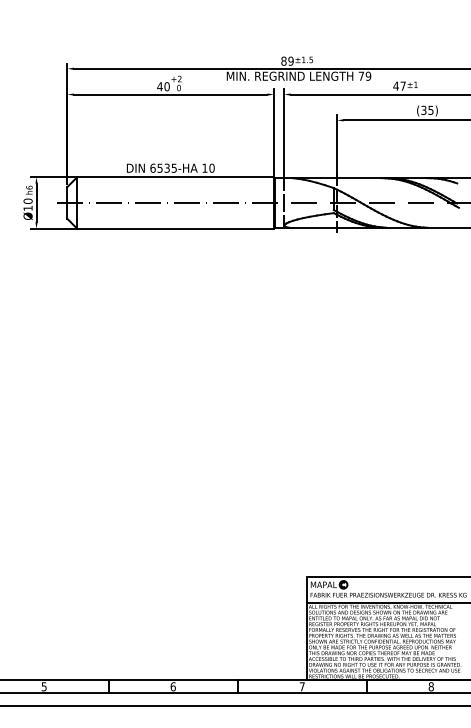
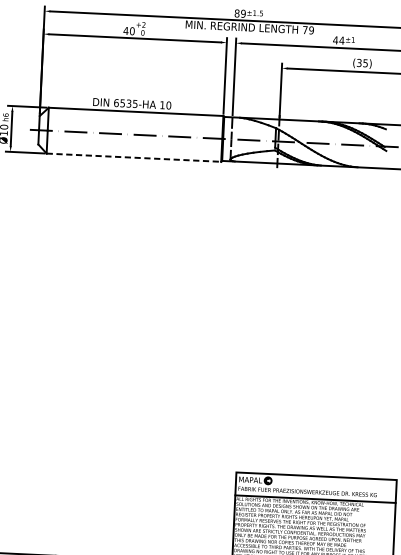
text: (402, 85) -> (341, 40), 47 -> 44
line: (176, 228) -> (134, 157), solid -> dashed

